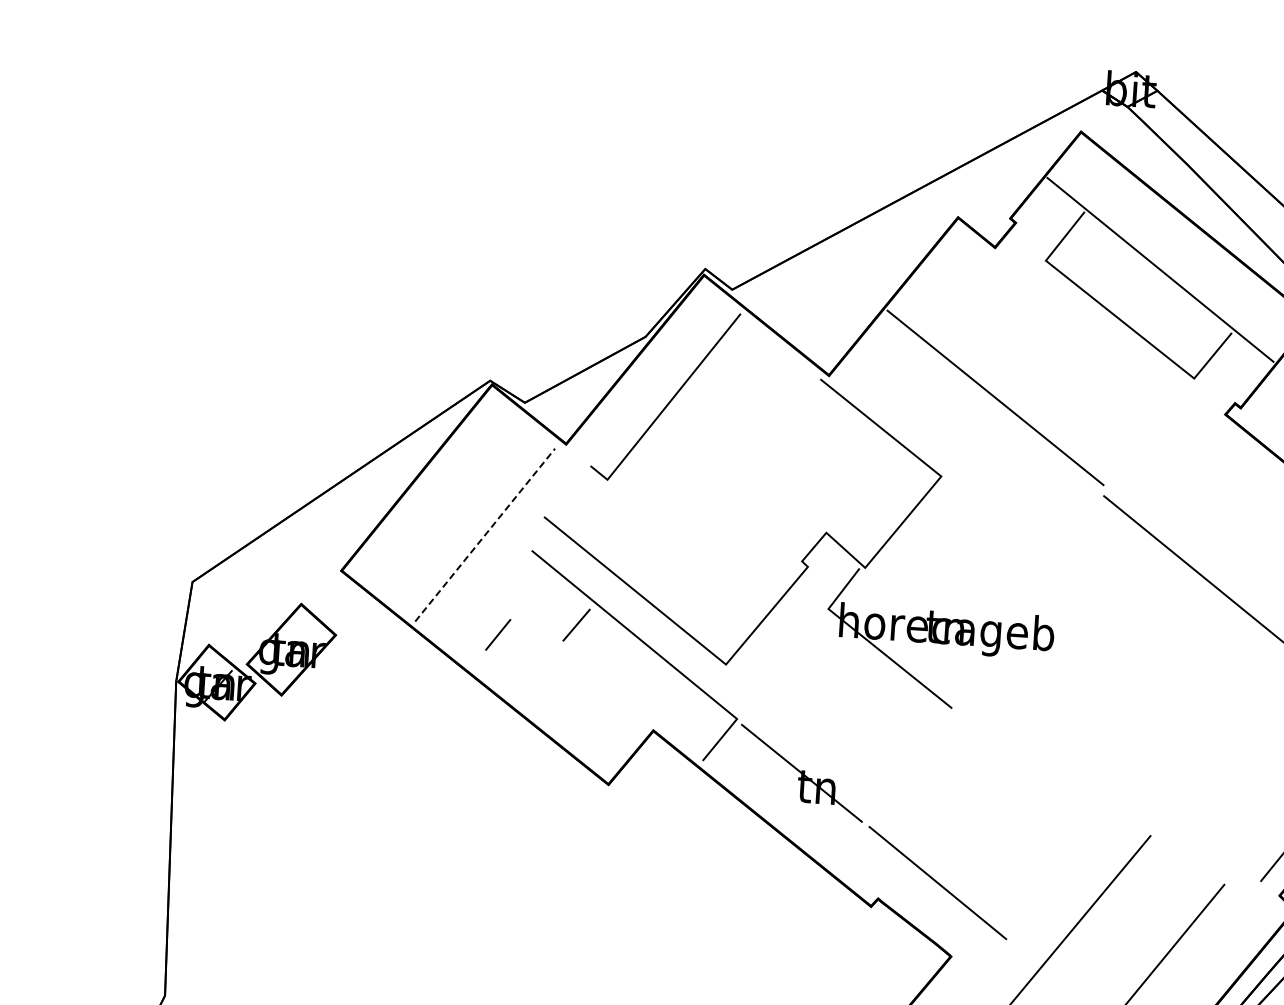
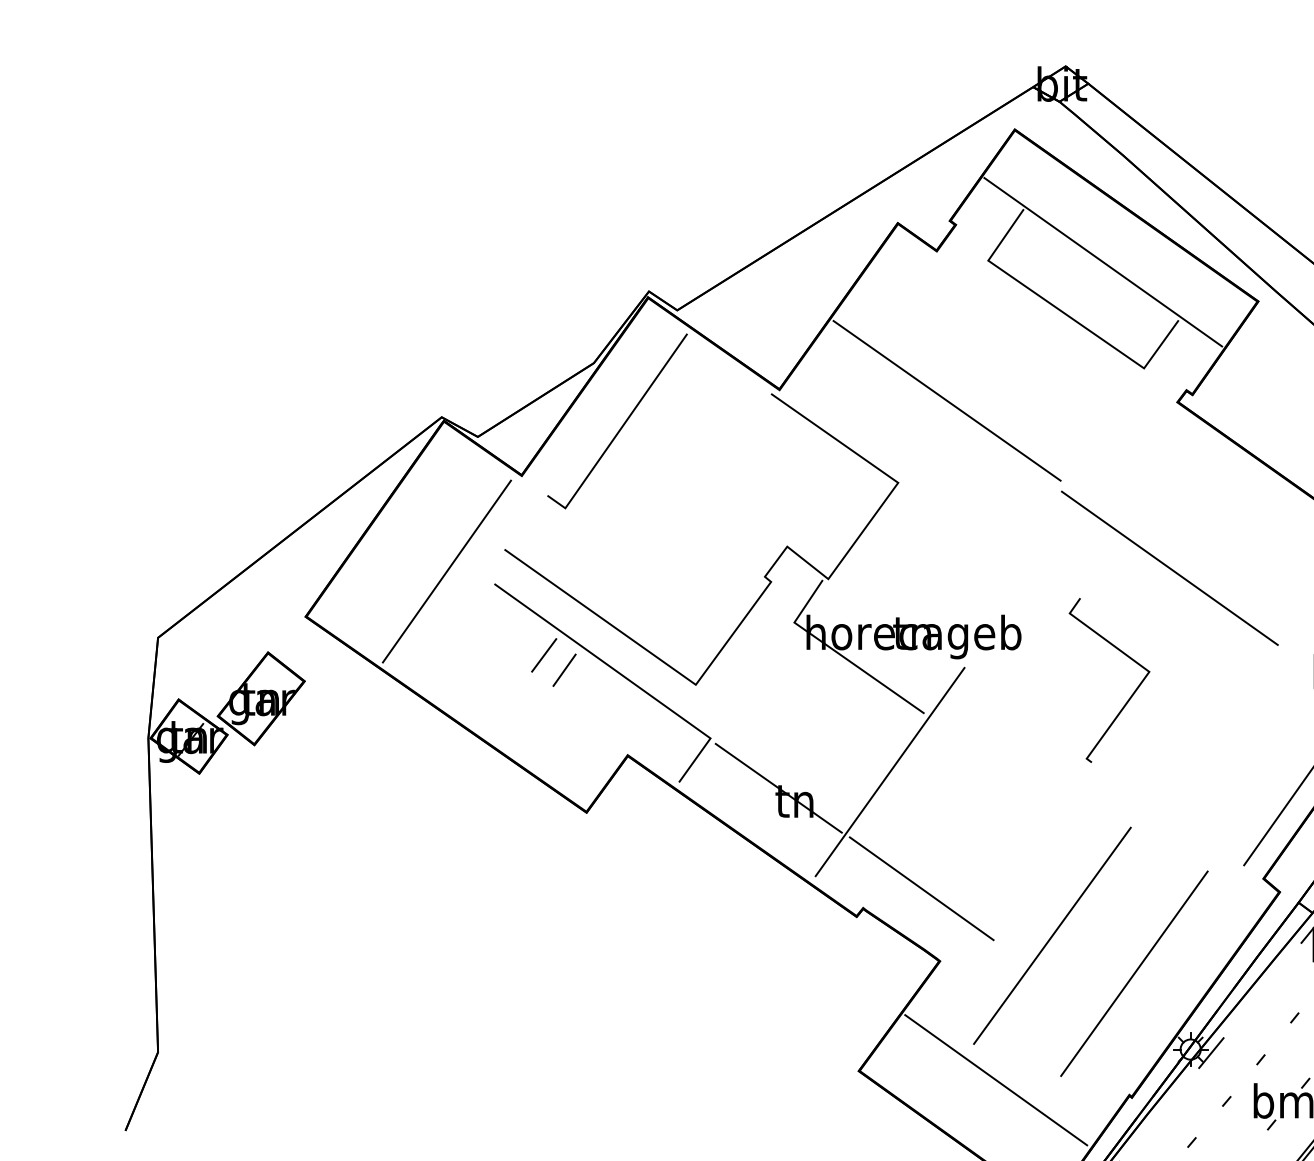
line: (485, 535) -> (447, 571), dashed -> solid
line: (498, 634) -> (564, 669), moved
line: (1160, 703) -> (1131, 694), added
line: (913, 763) -> (889, 771), added

